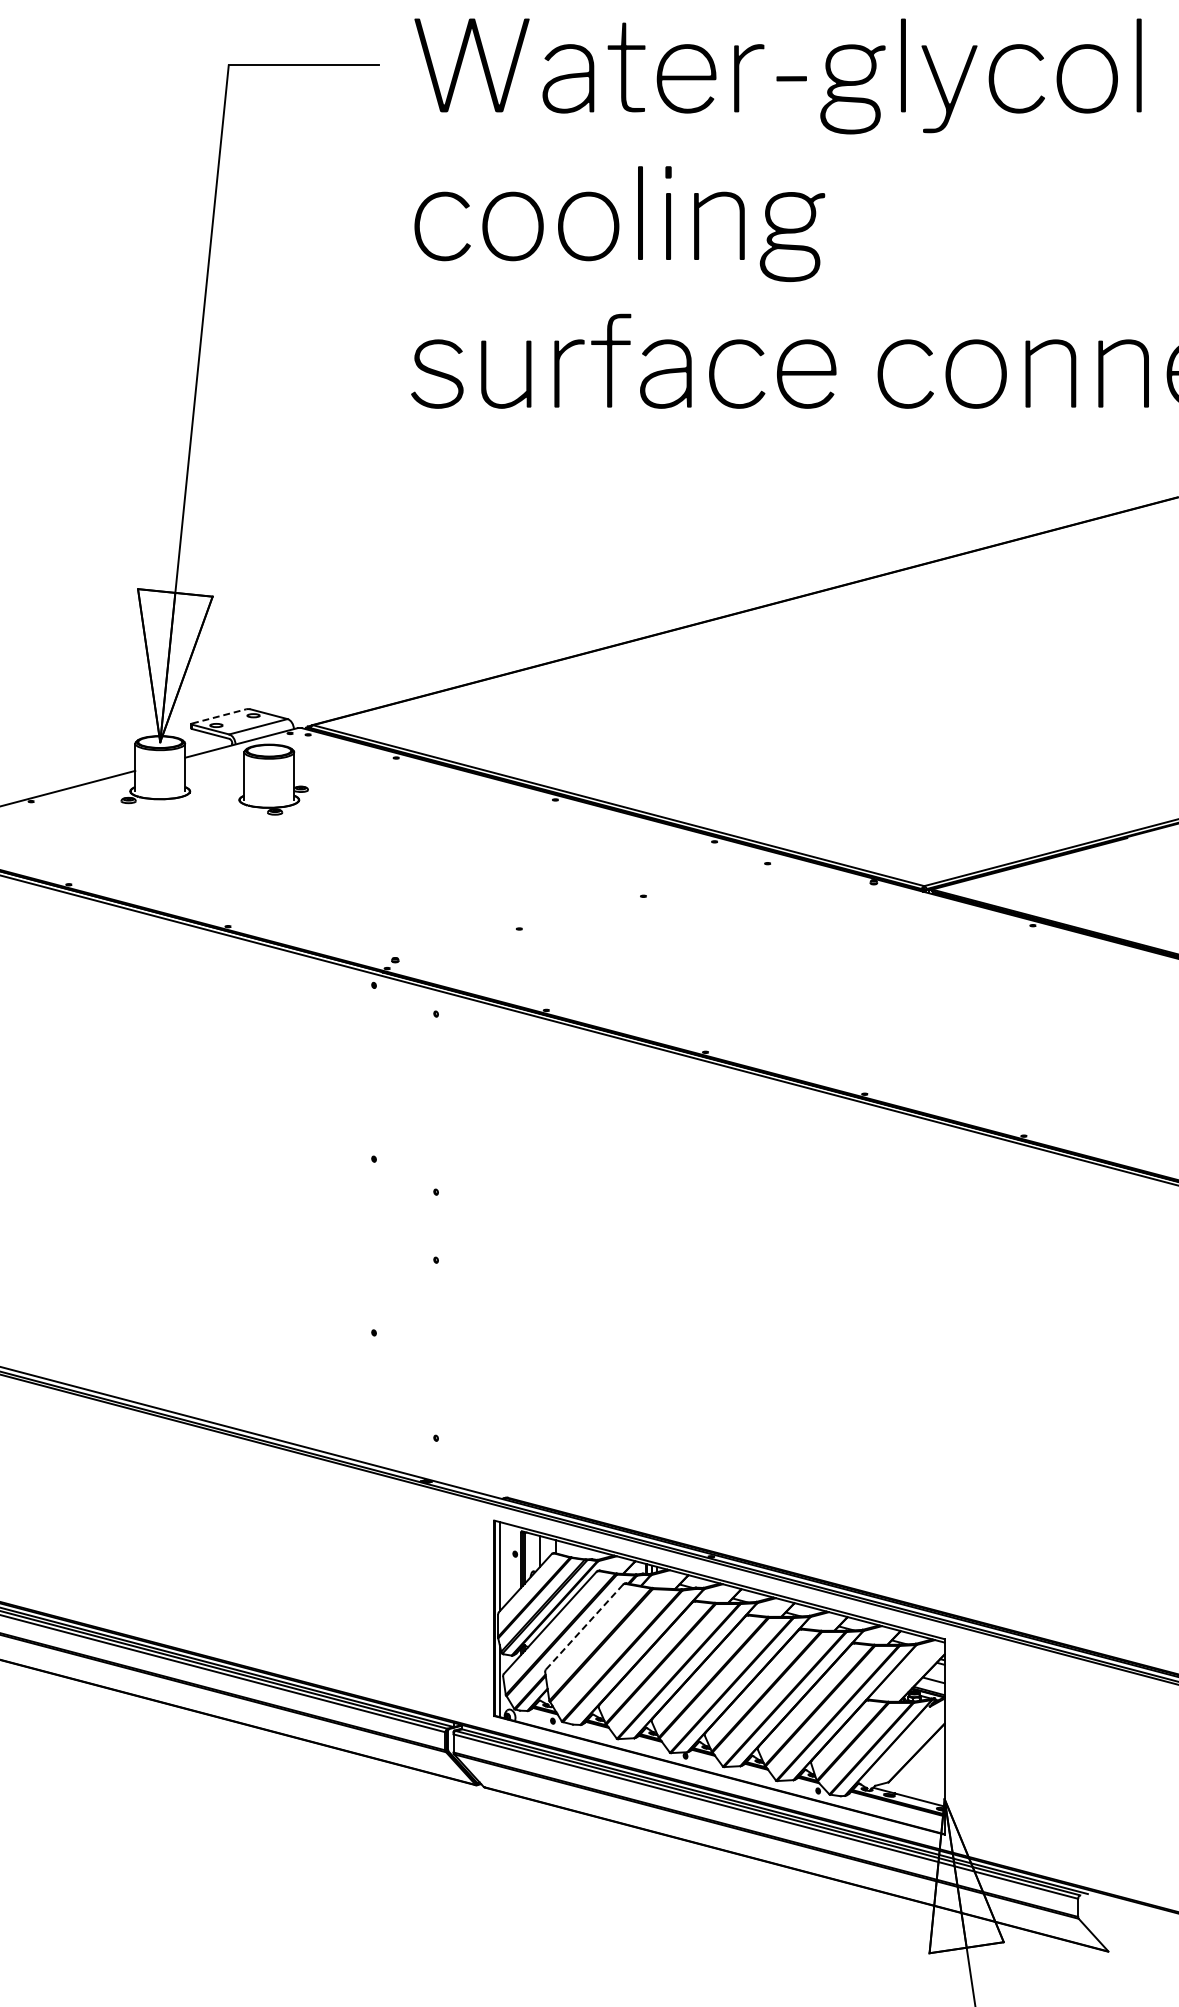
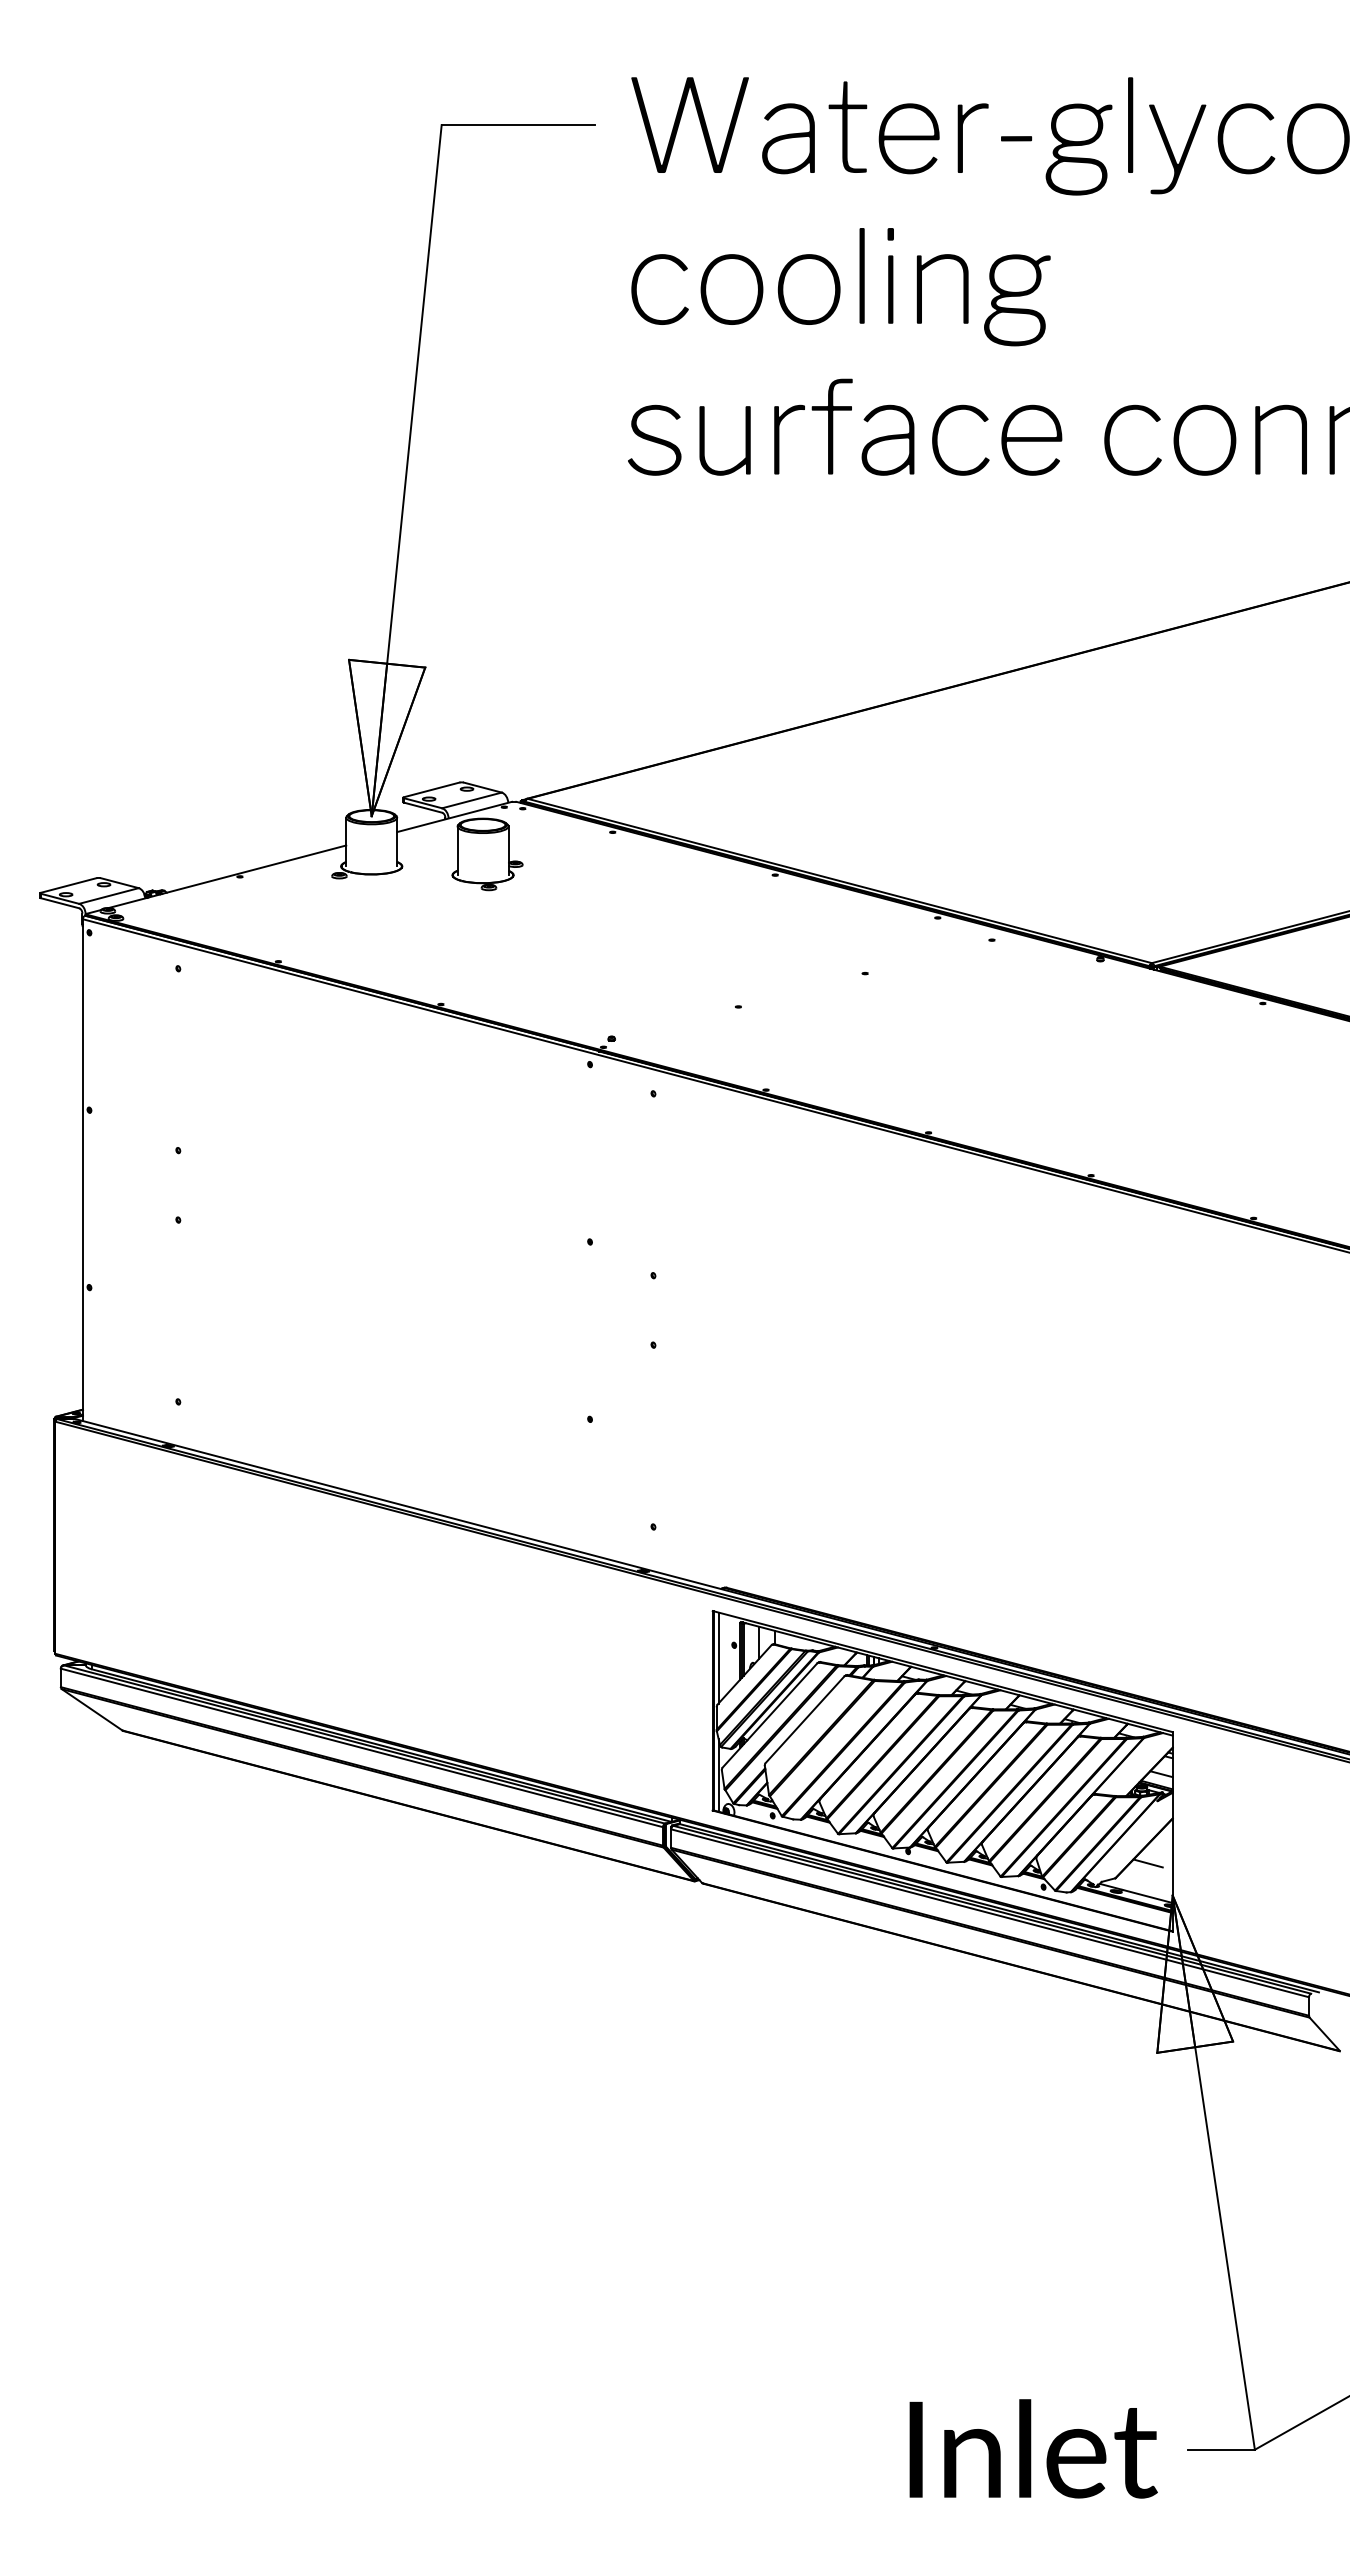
line: (218, 716) -> (431, 789), dashed -> solid
line: (584, 1626) -> (804, 1719), dashed -> solid
line: (919, 1767) -> (1147, 1863), added

